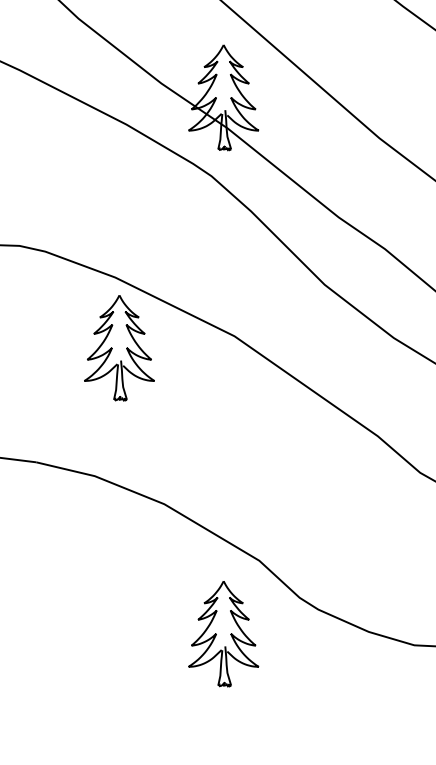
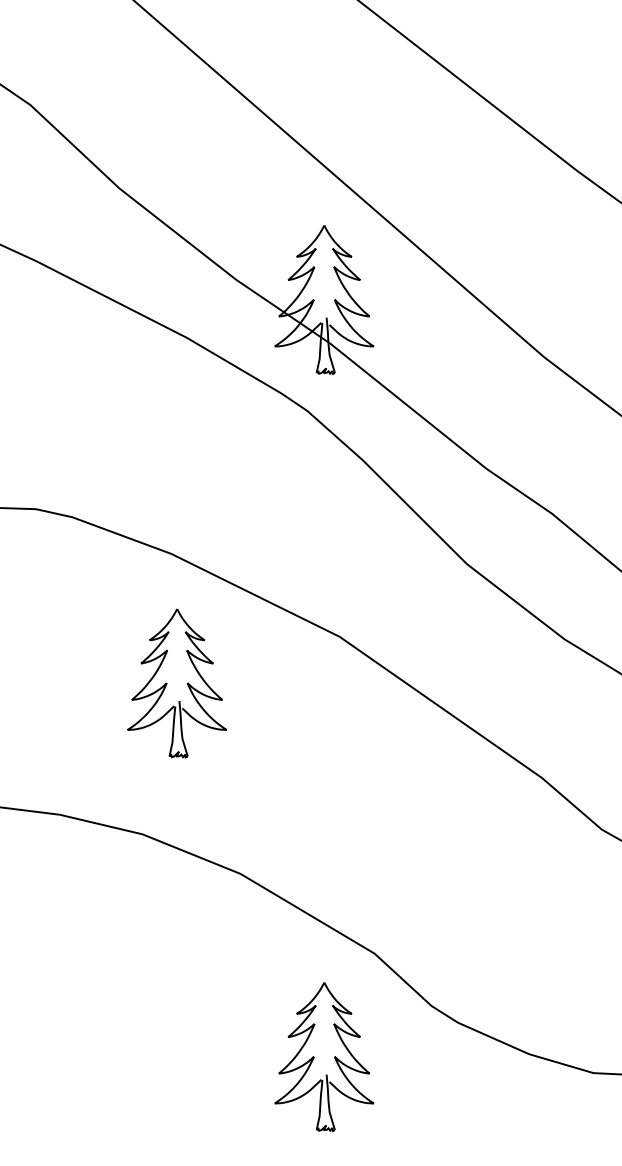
part: (119, 348) -> (177, 683), moved

